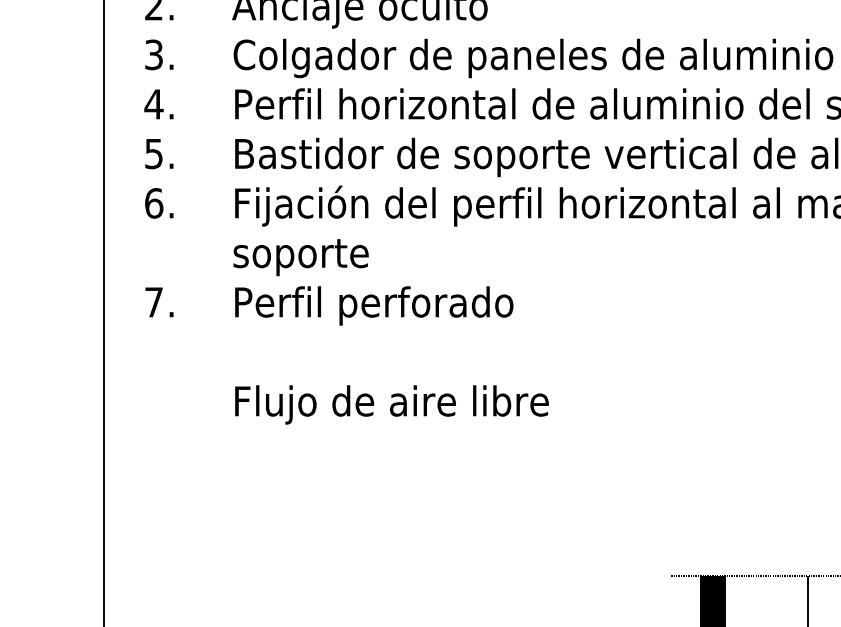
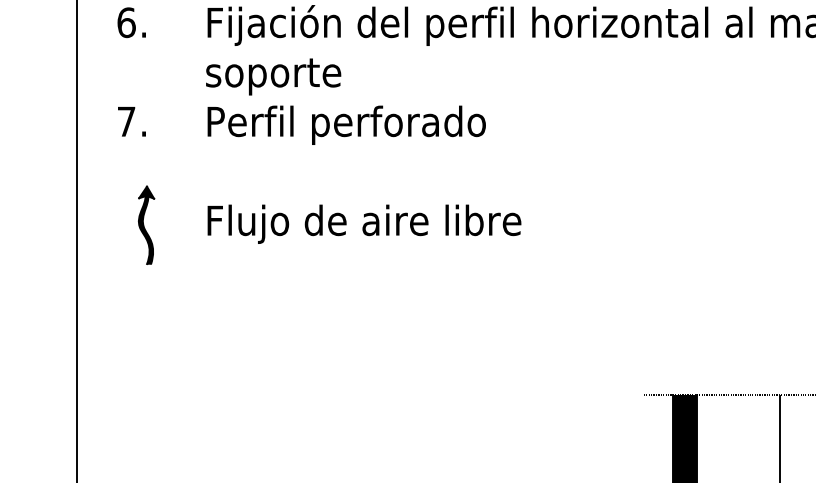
part: (173, 405) -> (145, 224), added

